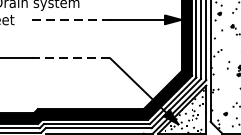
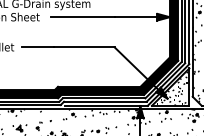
line: (70, 20) -> (83, 17), dashed -> solid
line: (70, 58) -> (83, 47), dashed -> solid

